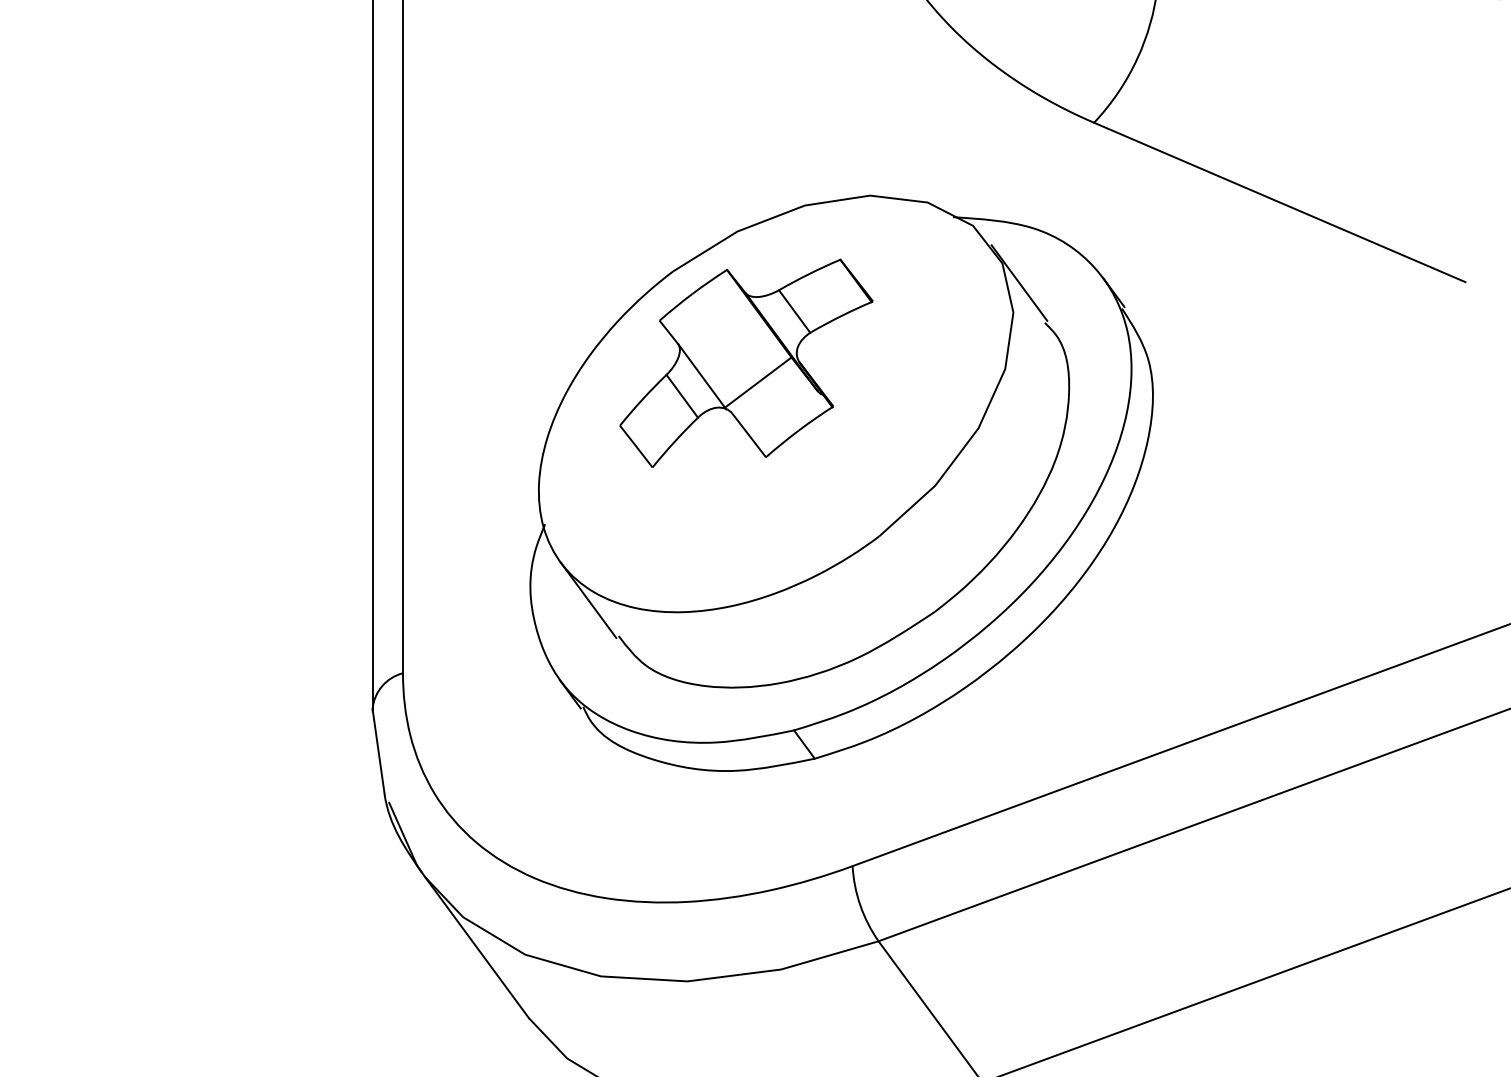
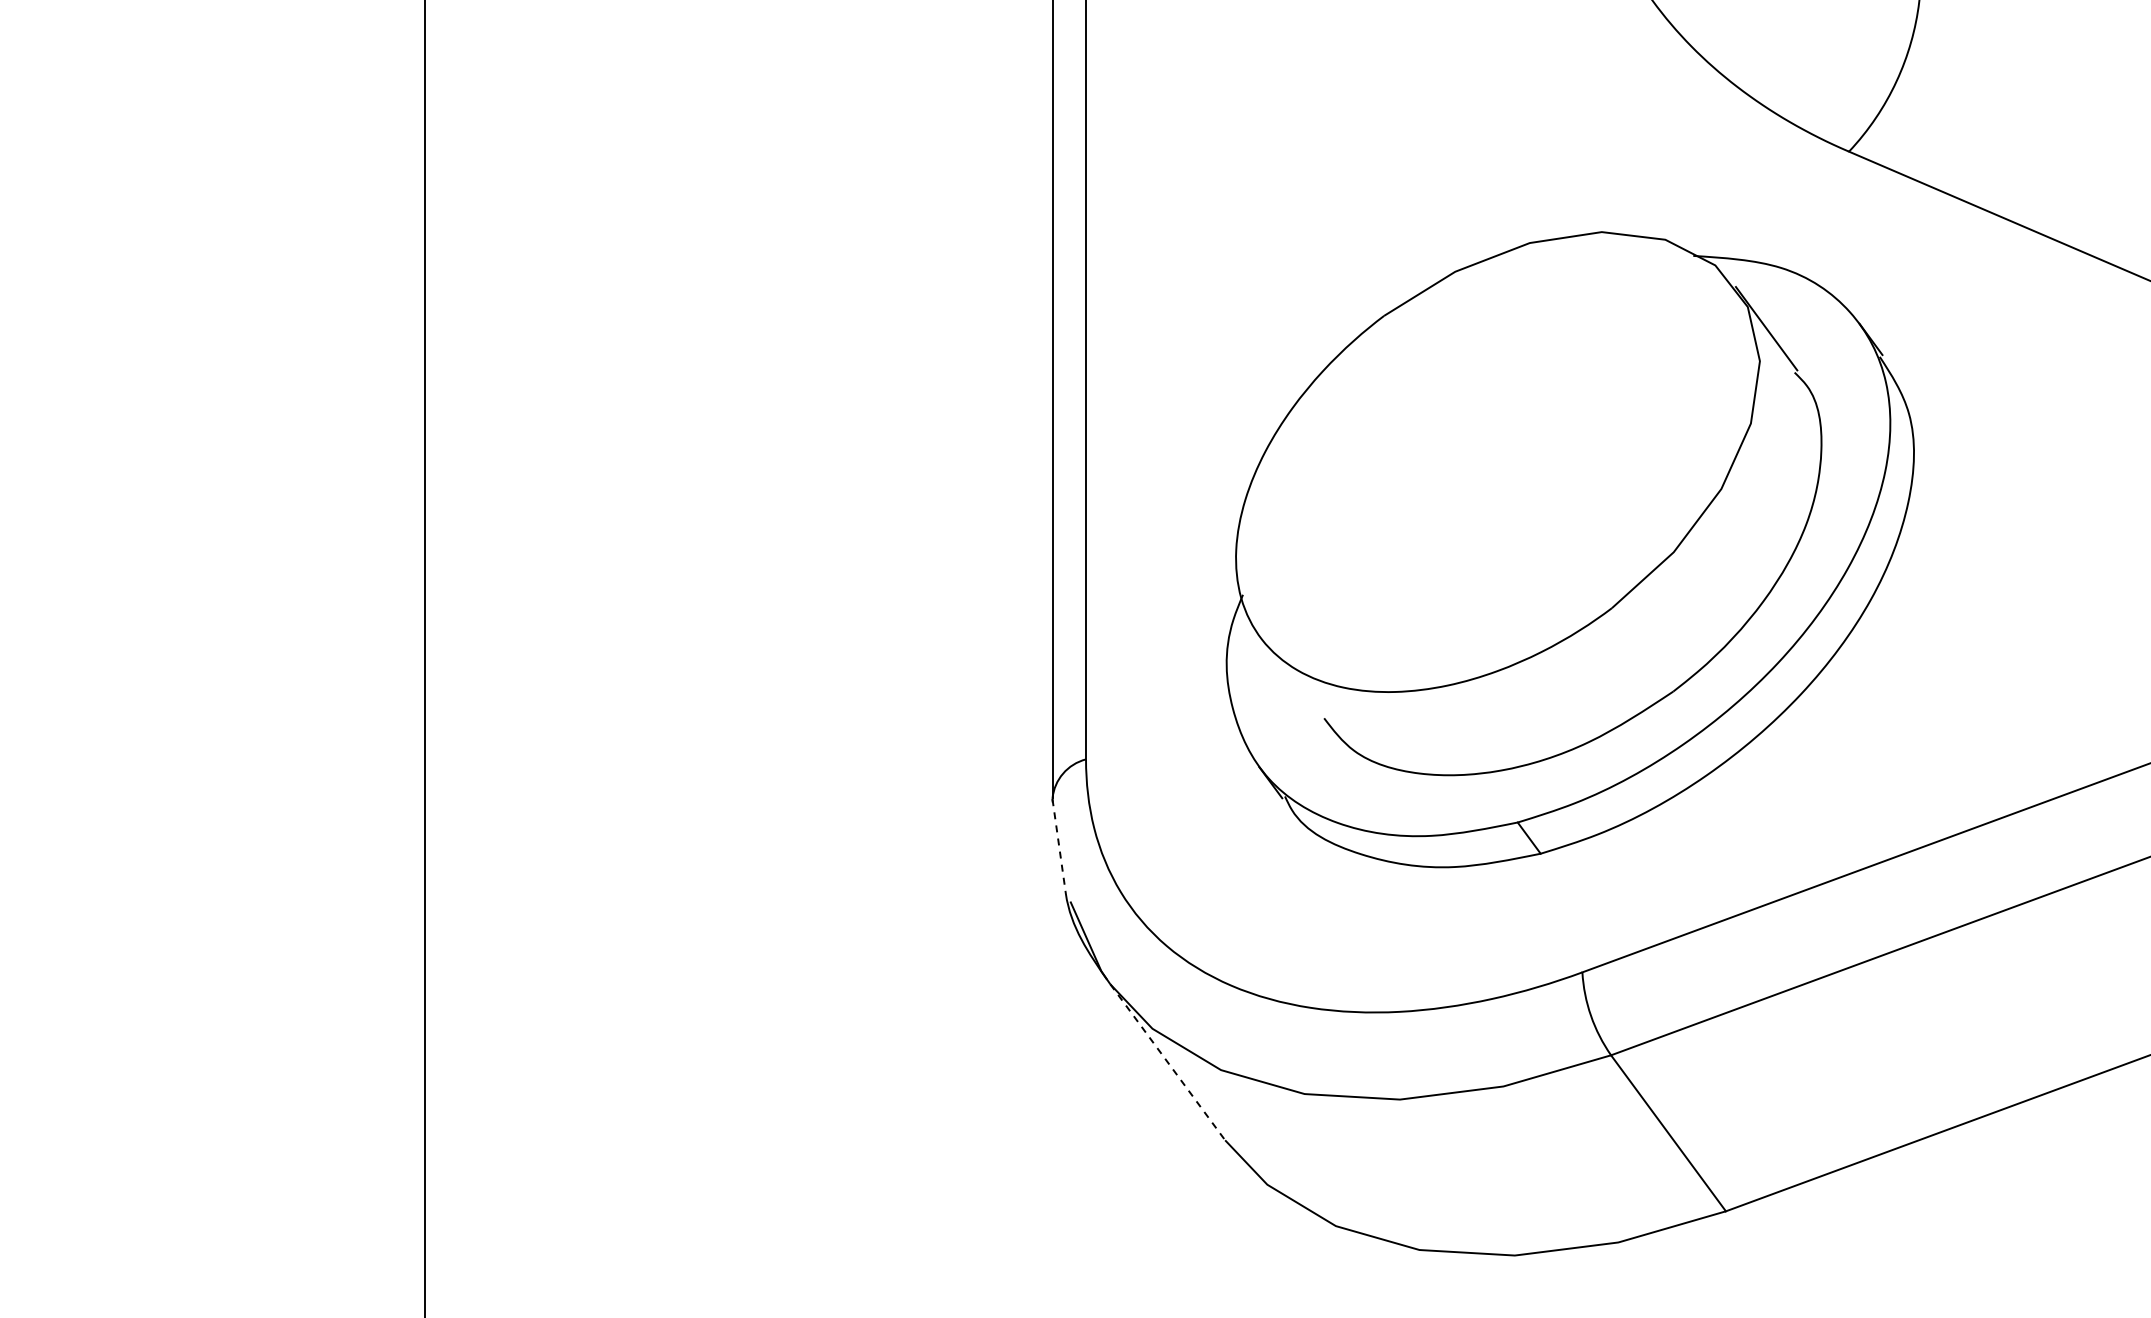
part: (746, 362) -> (1465, 416), removed
line: (588, 599) -> (1290, 678), removed
line: (378, 751) -> (1059, 845), solid -> dashed
line: (476, 947) -> (1167, 1062), solid -> dashed

